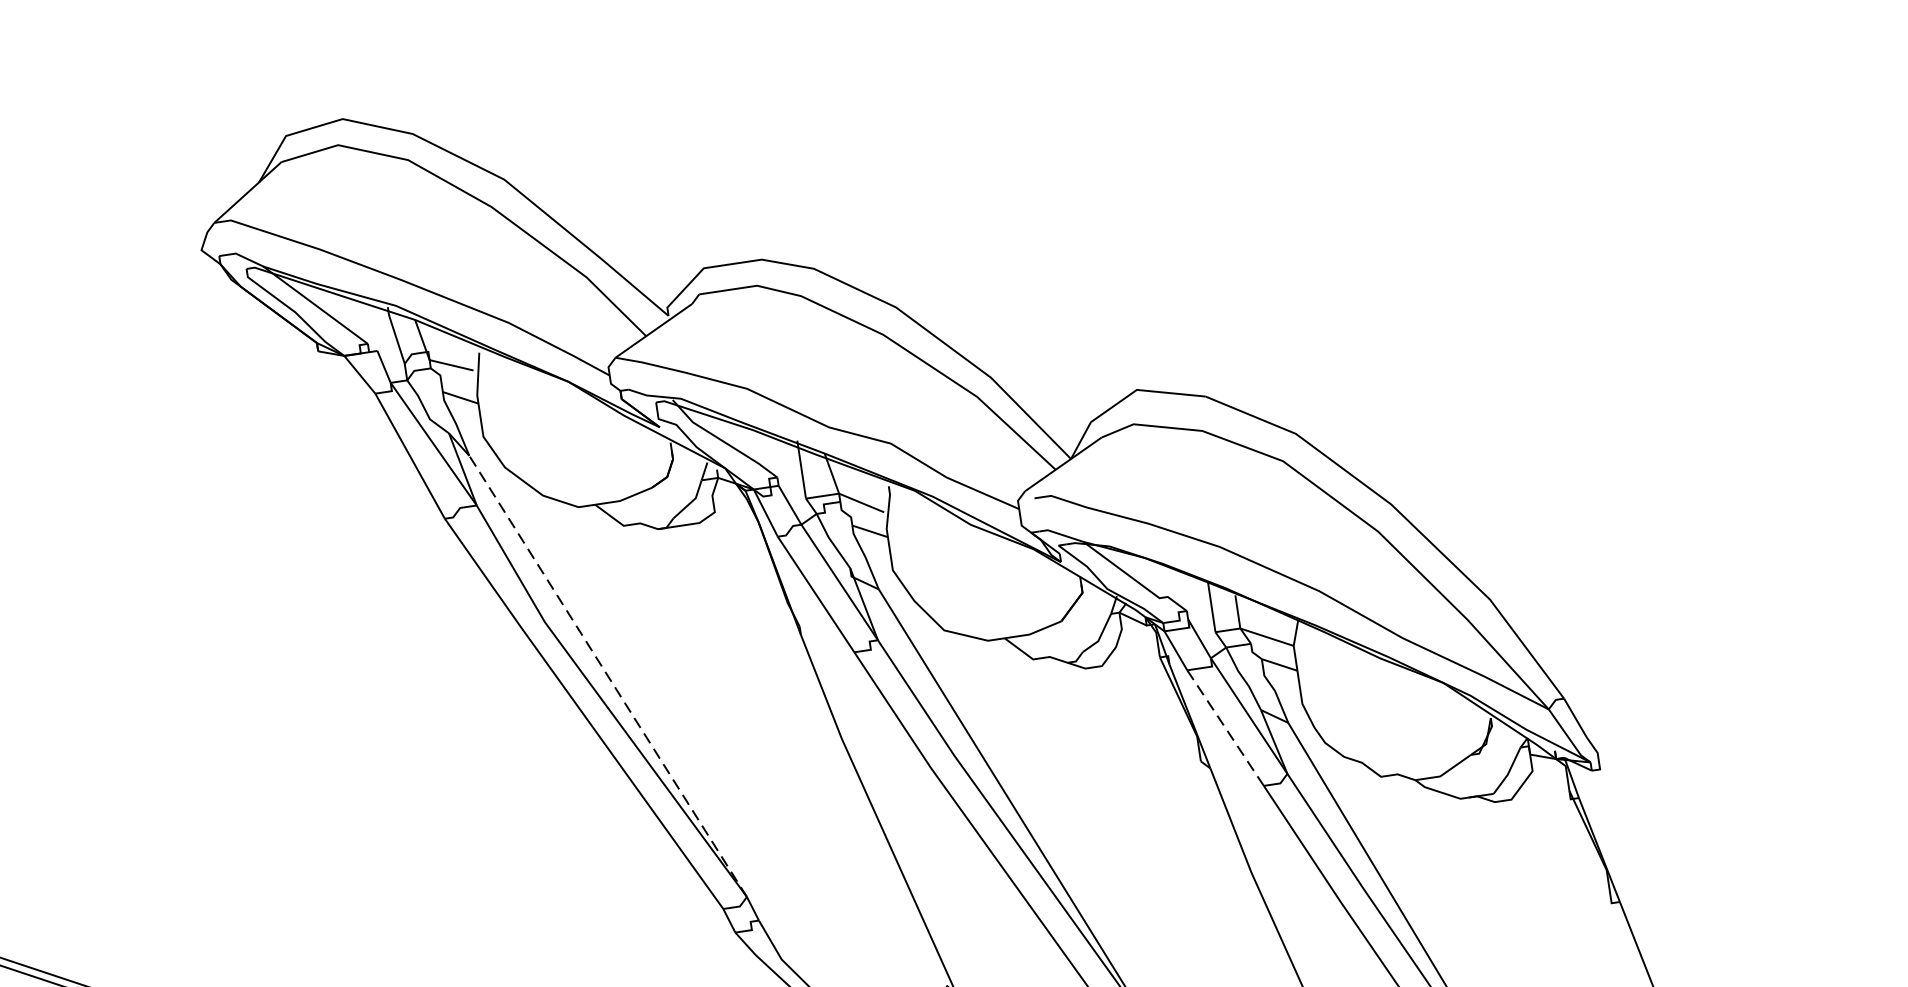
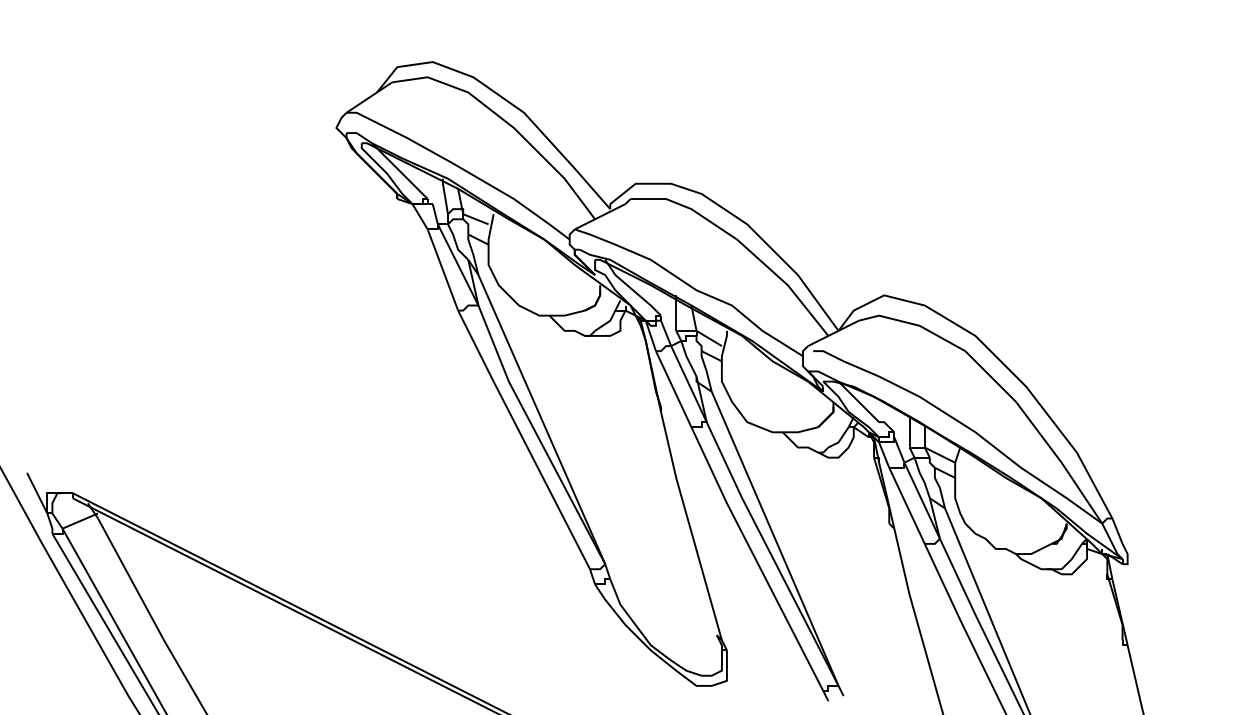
line: (607, 676) -> (541, 419), dashed -> solid
line: (1226, 727) -> (907, 505), dashed -> solid

